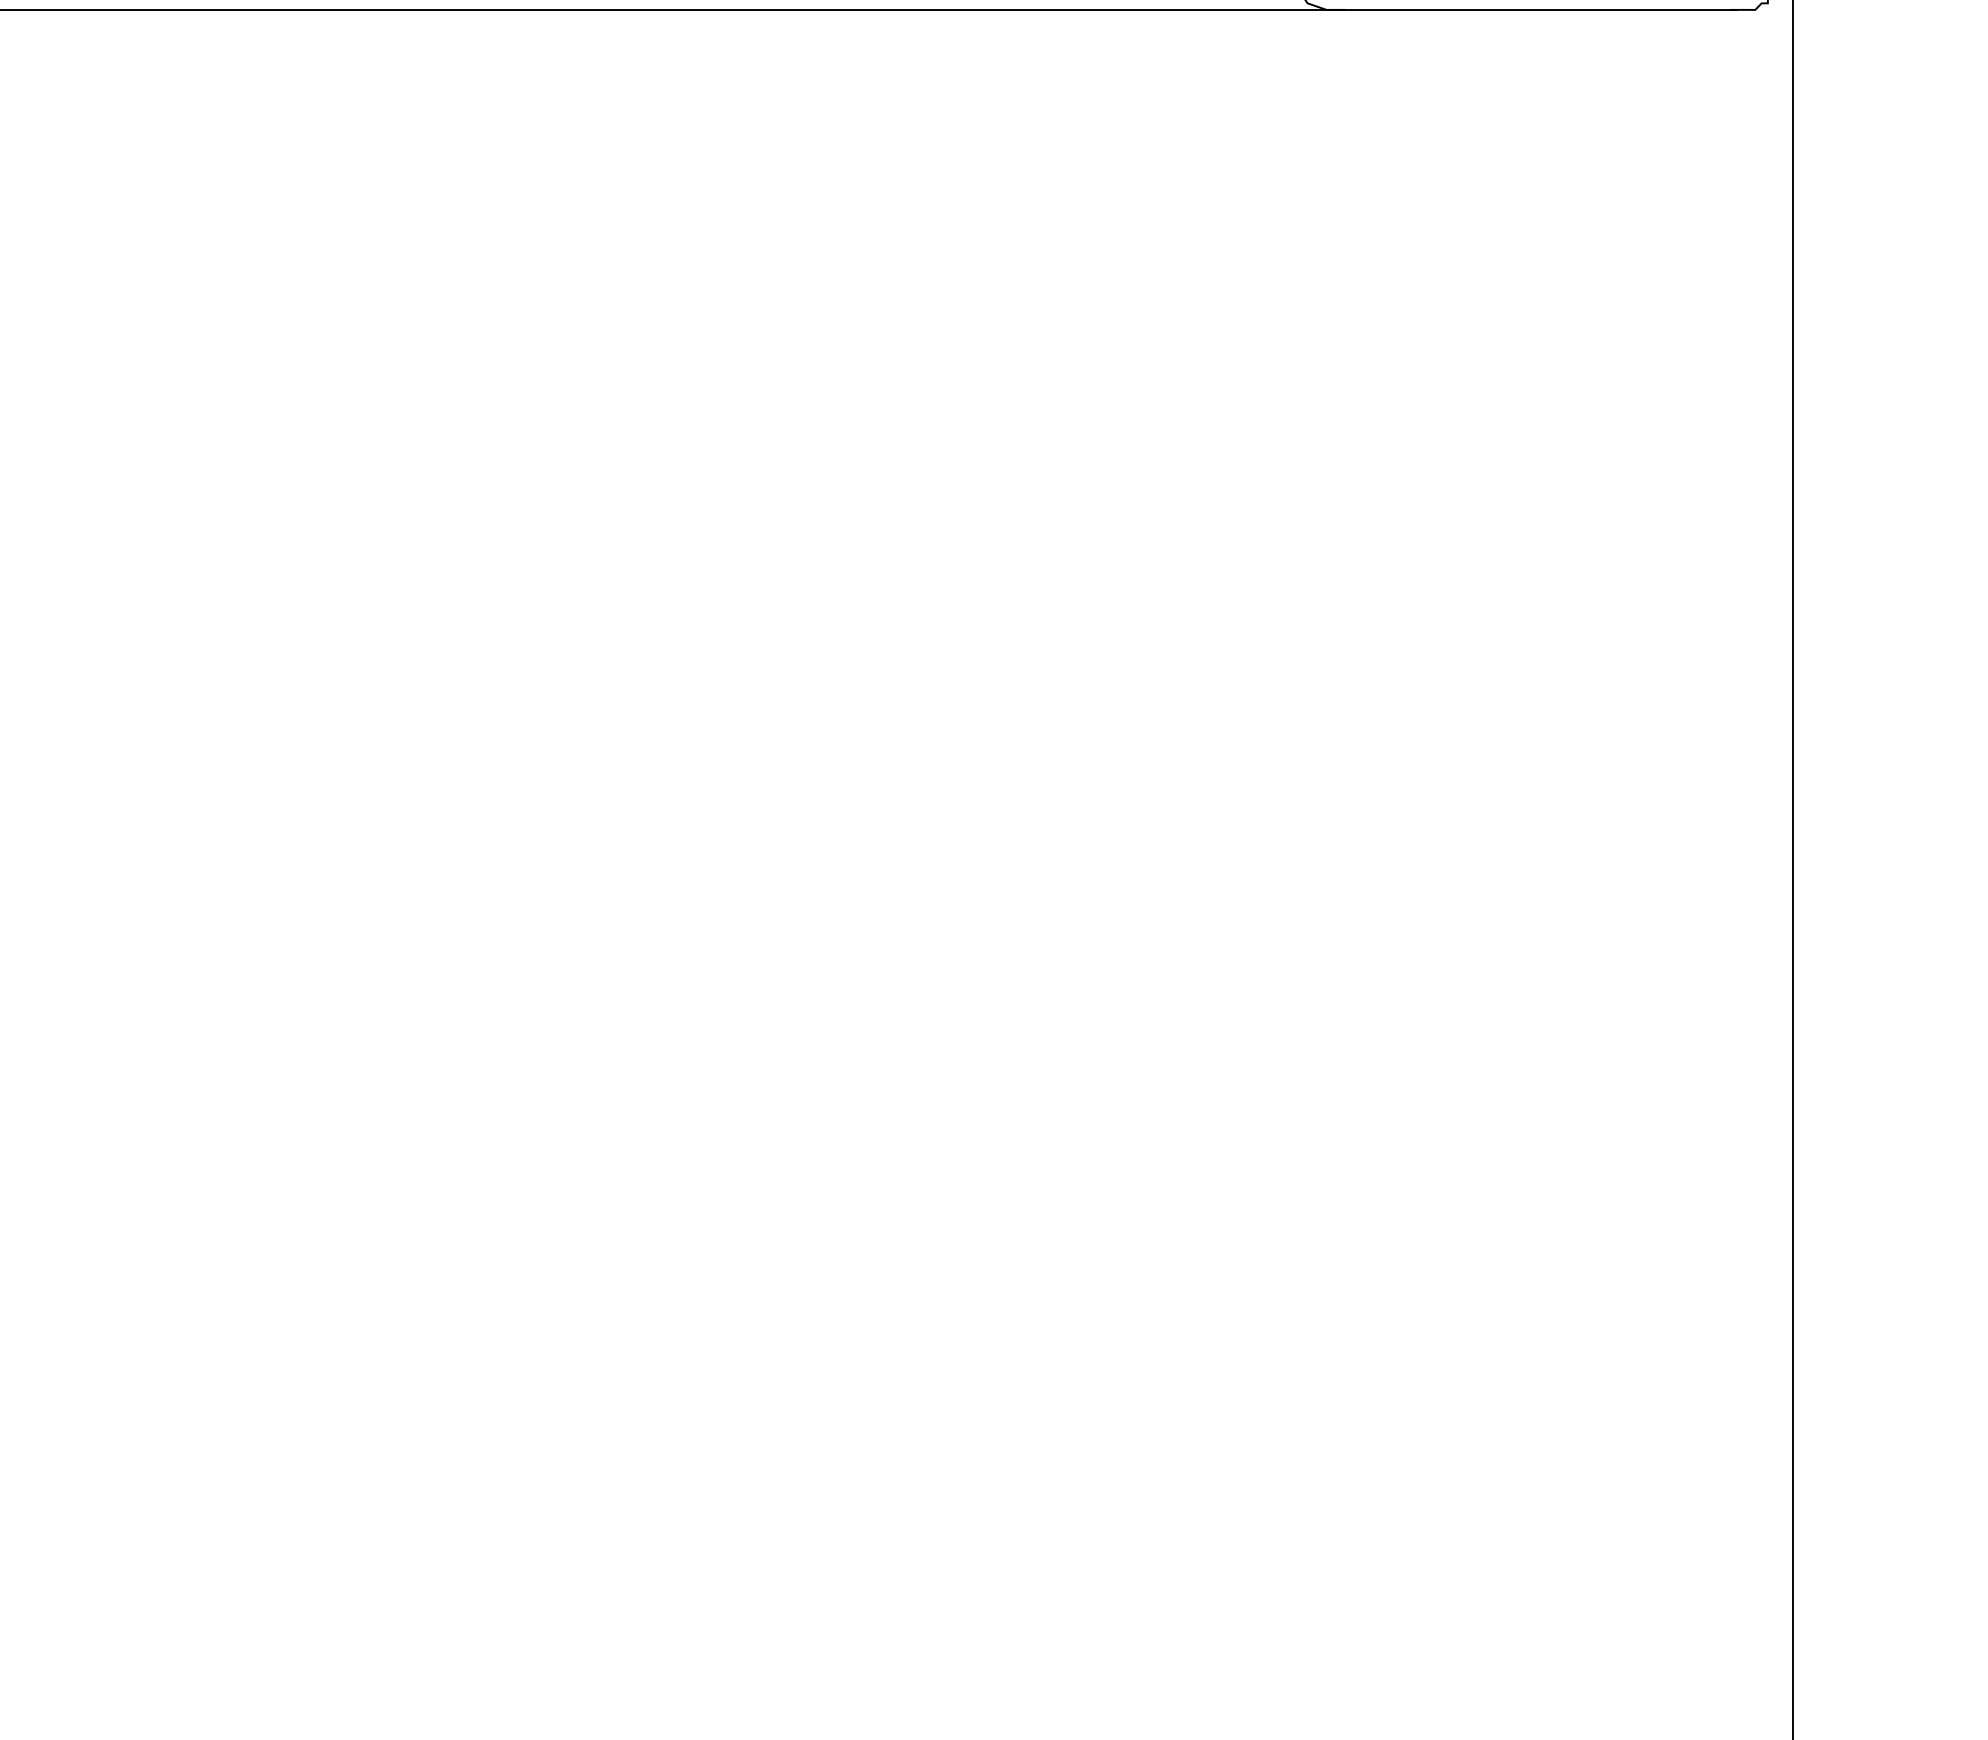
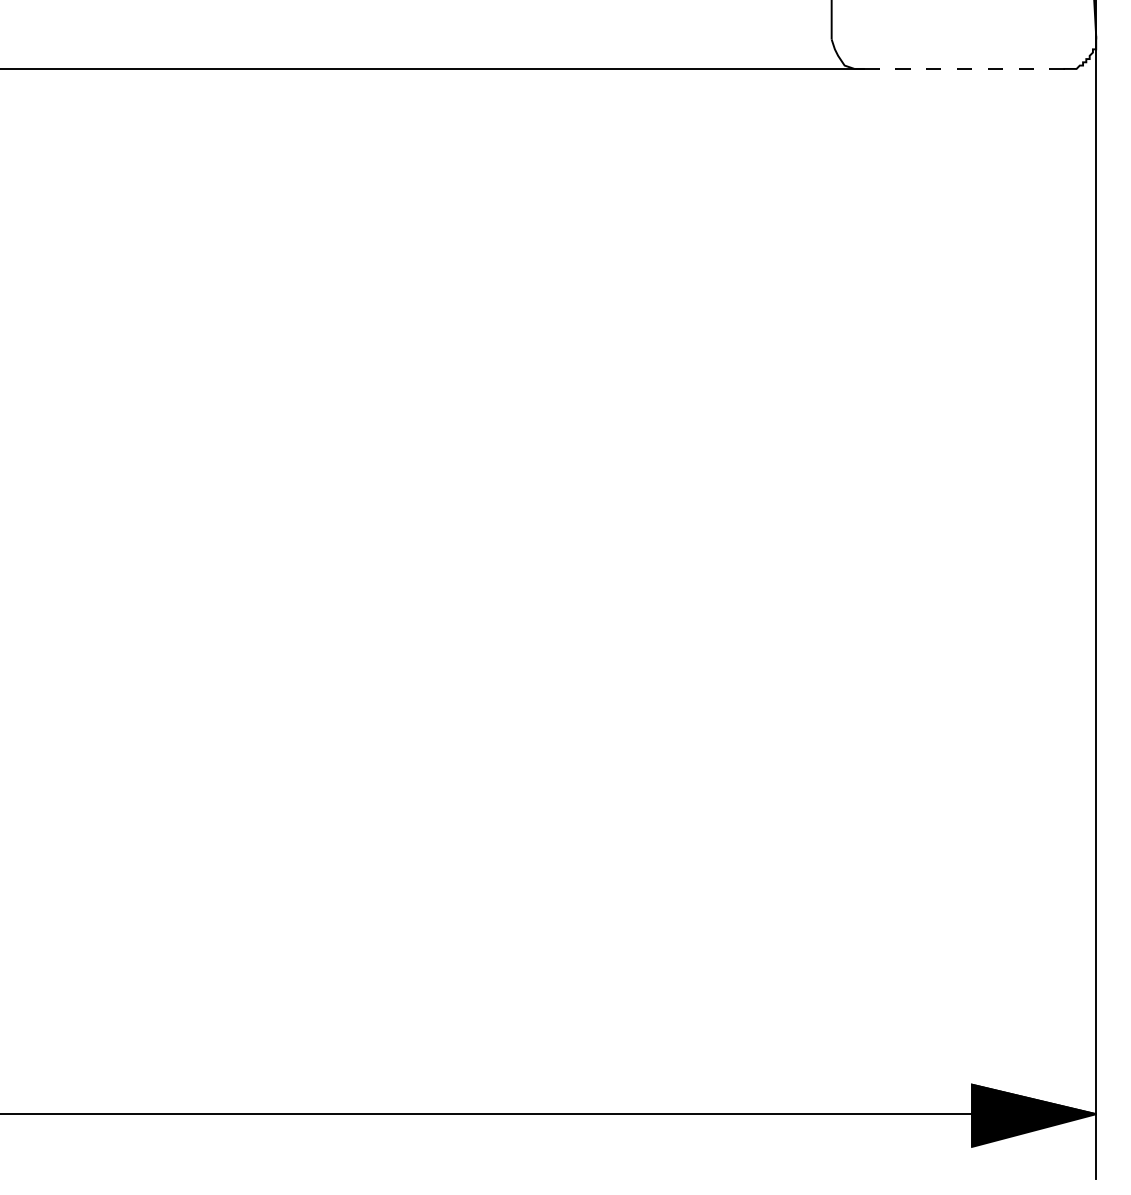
line: (1542, 9) -> (966, 68), solid -> dashed

